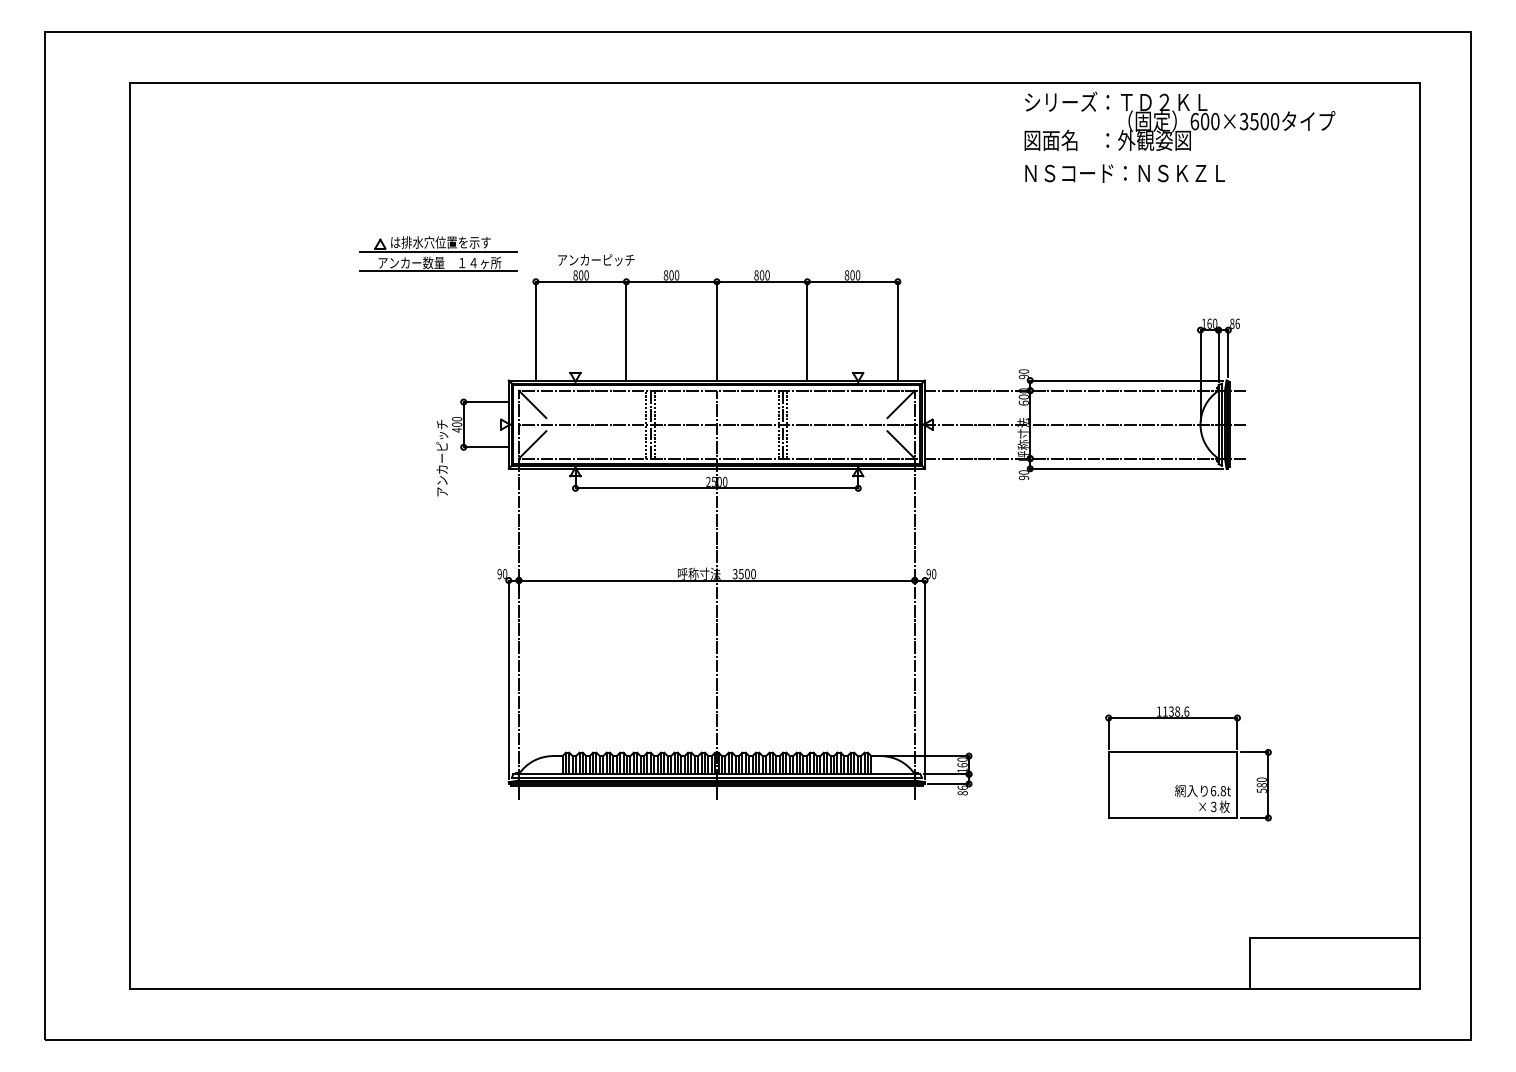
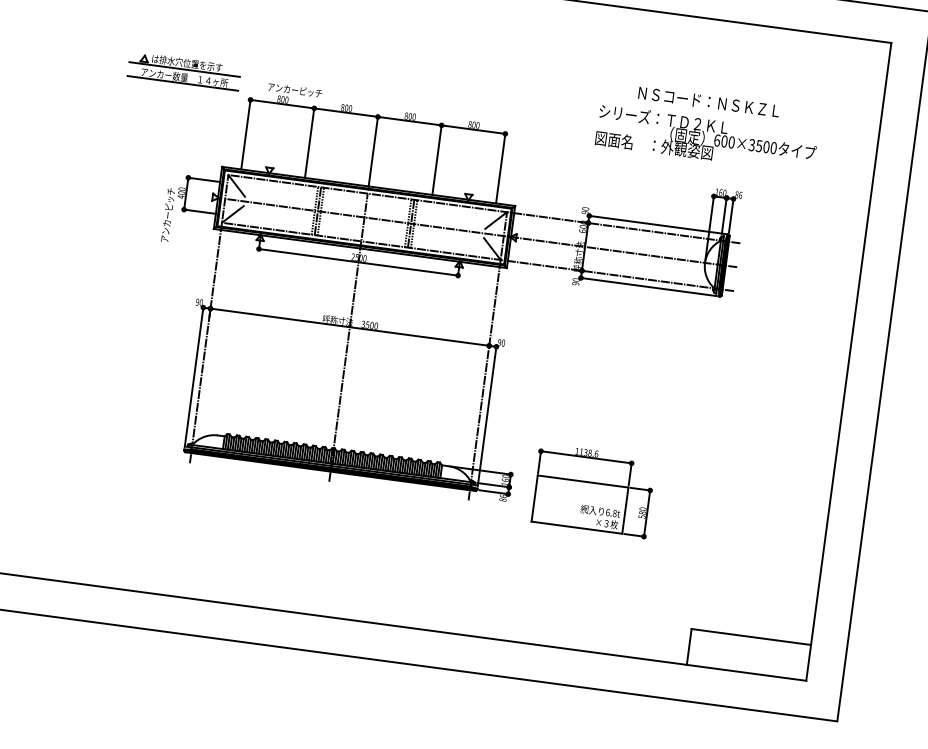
text: (1179, 120) -> (706, 138), moved
text: (1124, 173) -> (708, 102), moved
part: (1188, 763) -> (592, 490), moved

